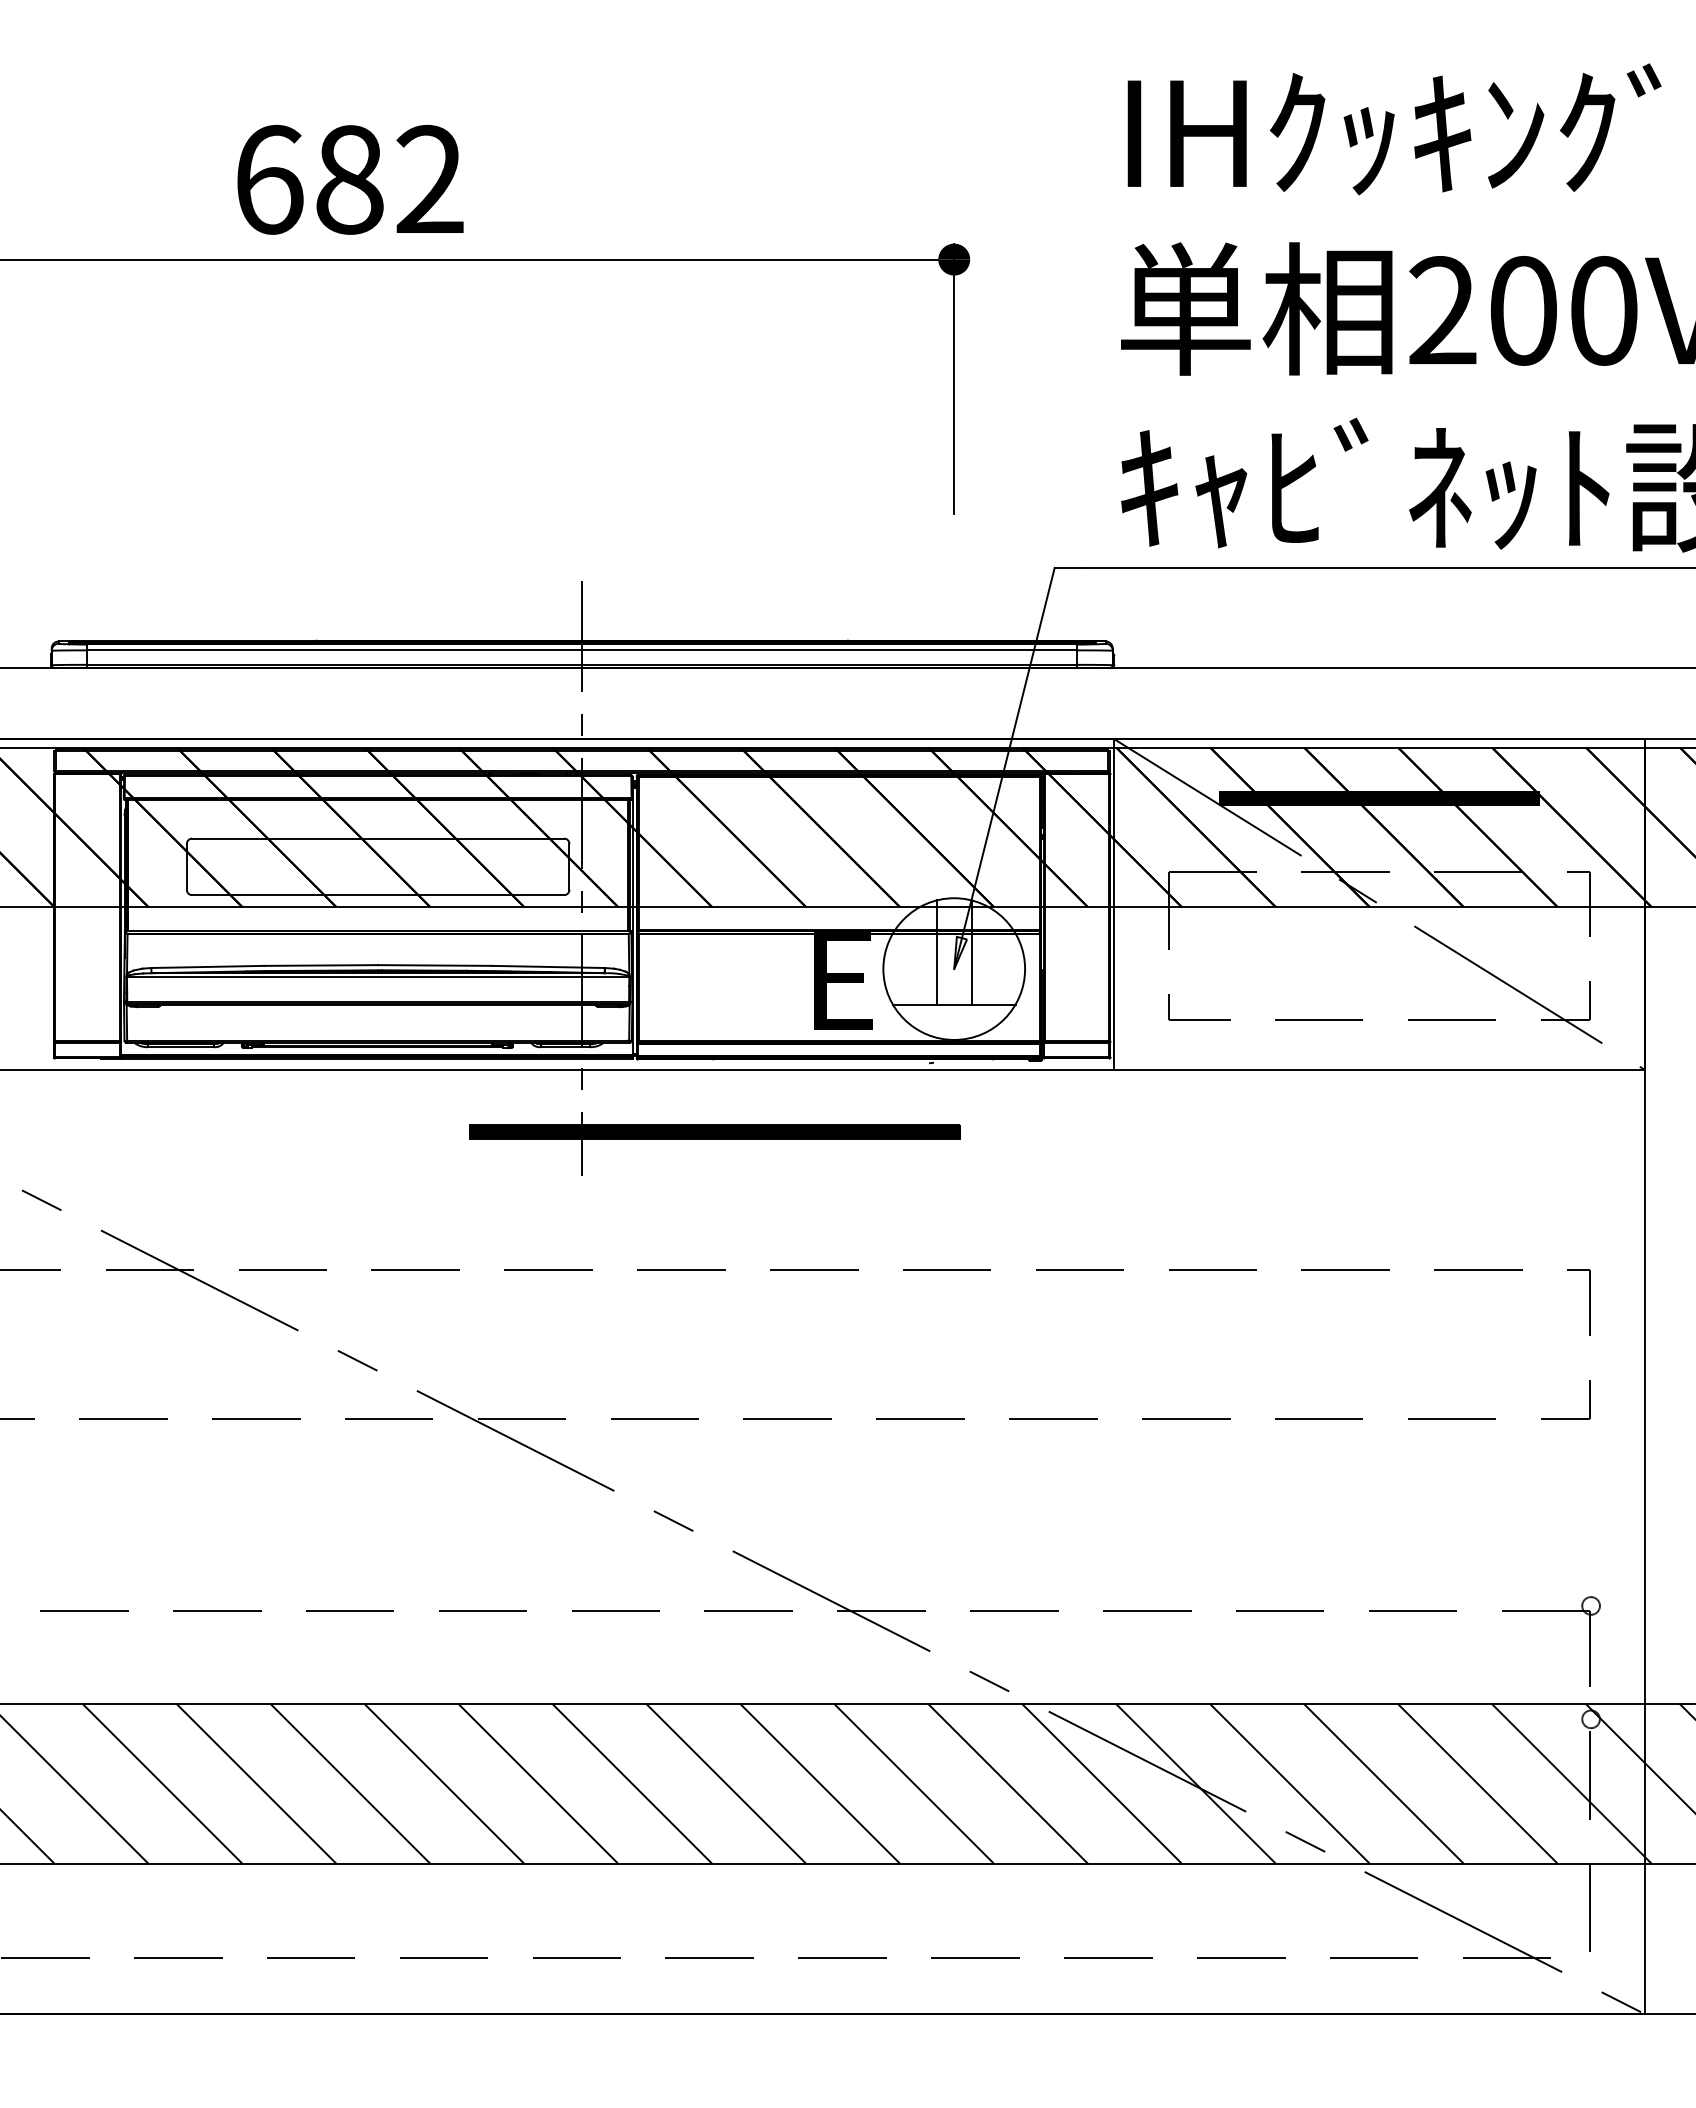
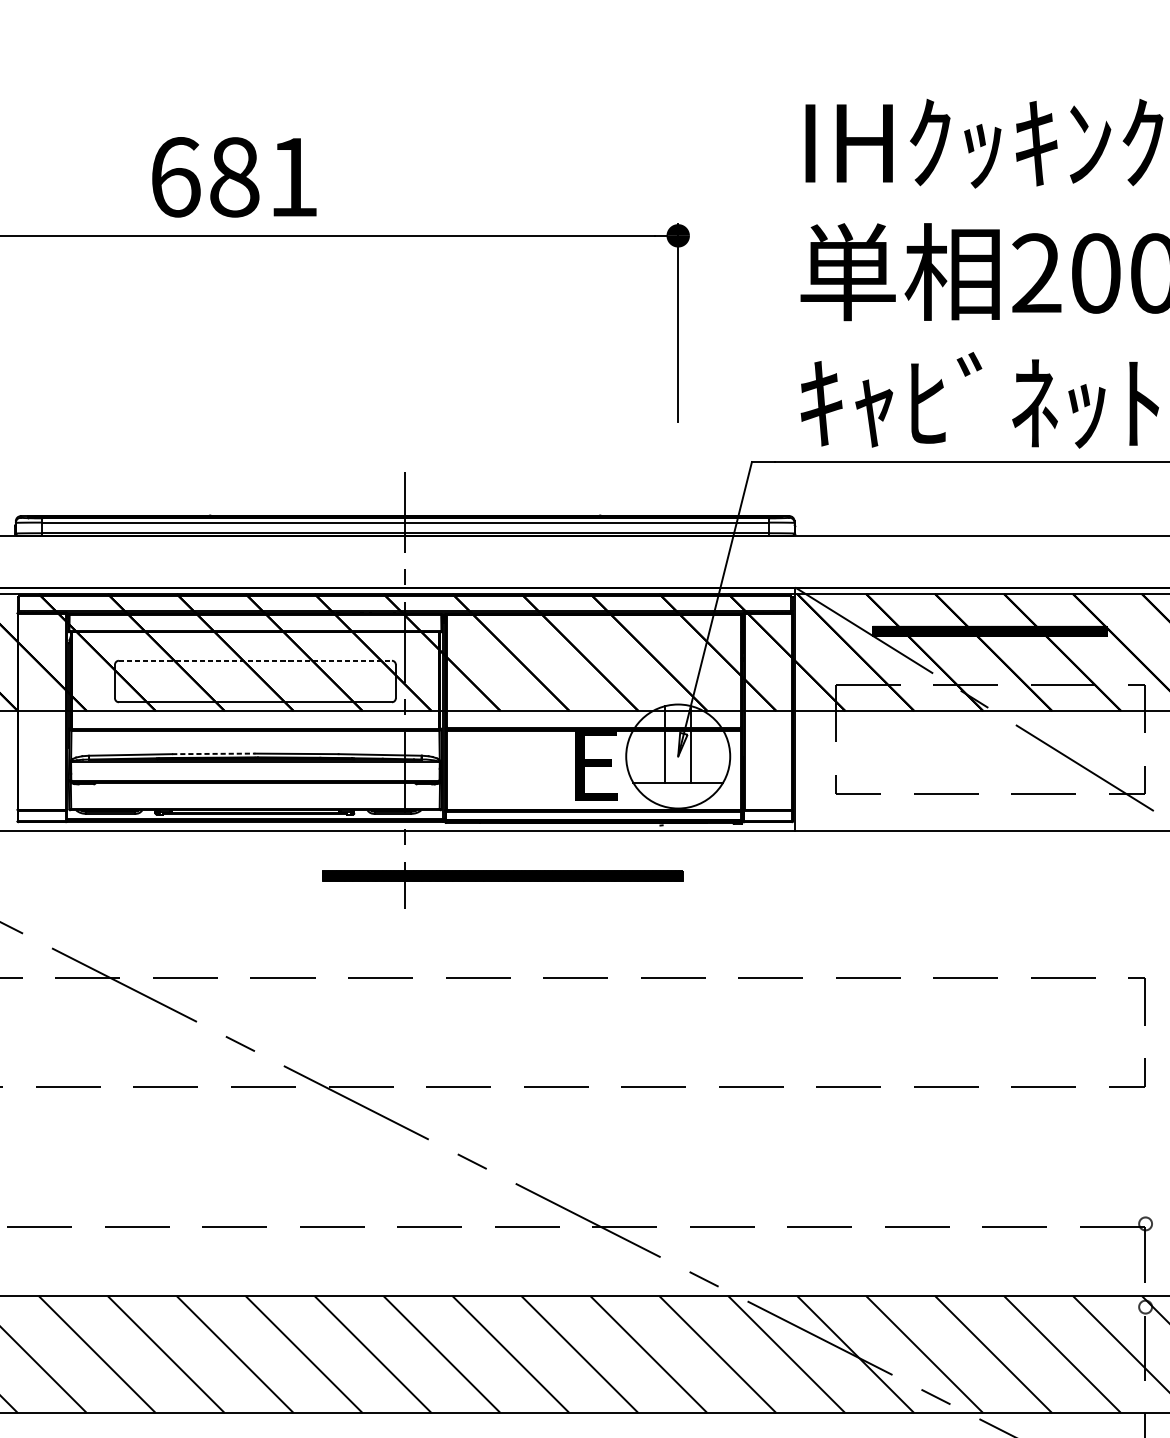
text: (429, 178) -> (293, 176), 682 -> 681
line: (378, 838) -> (255, 660), solid -> dashed
line: (321, 965) -> (213, 753), solid -> dashed

